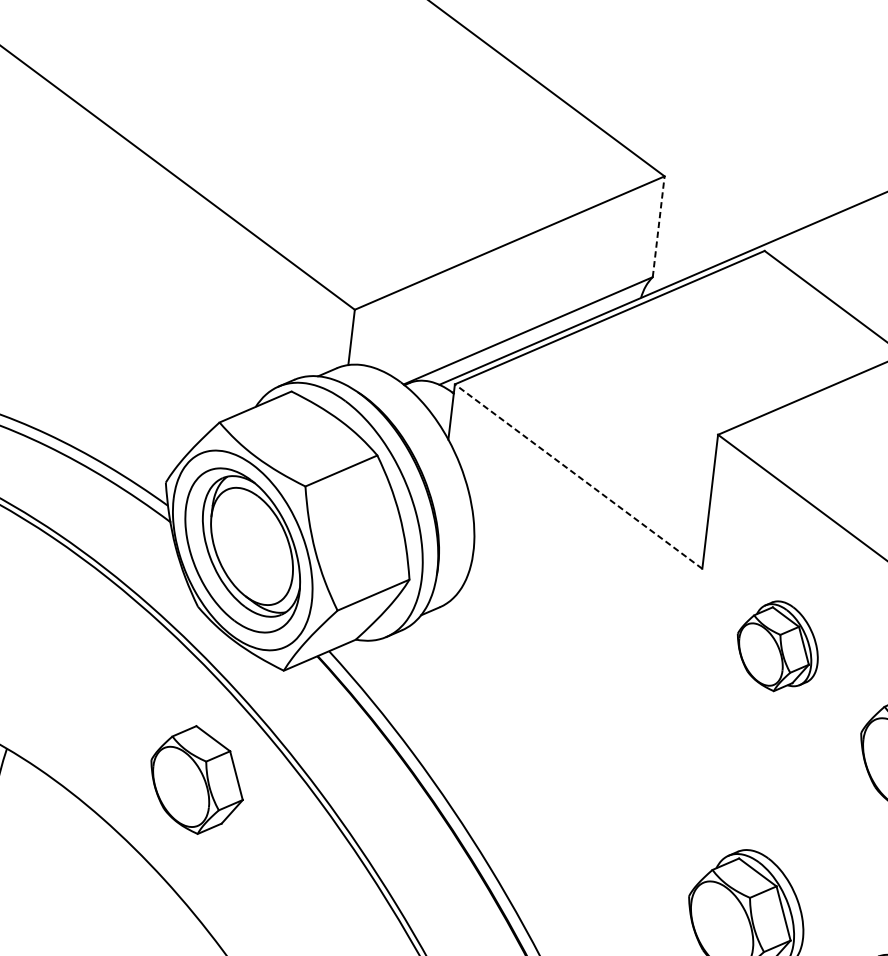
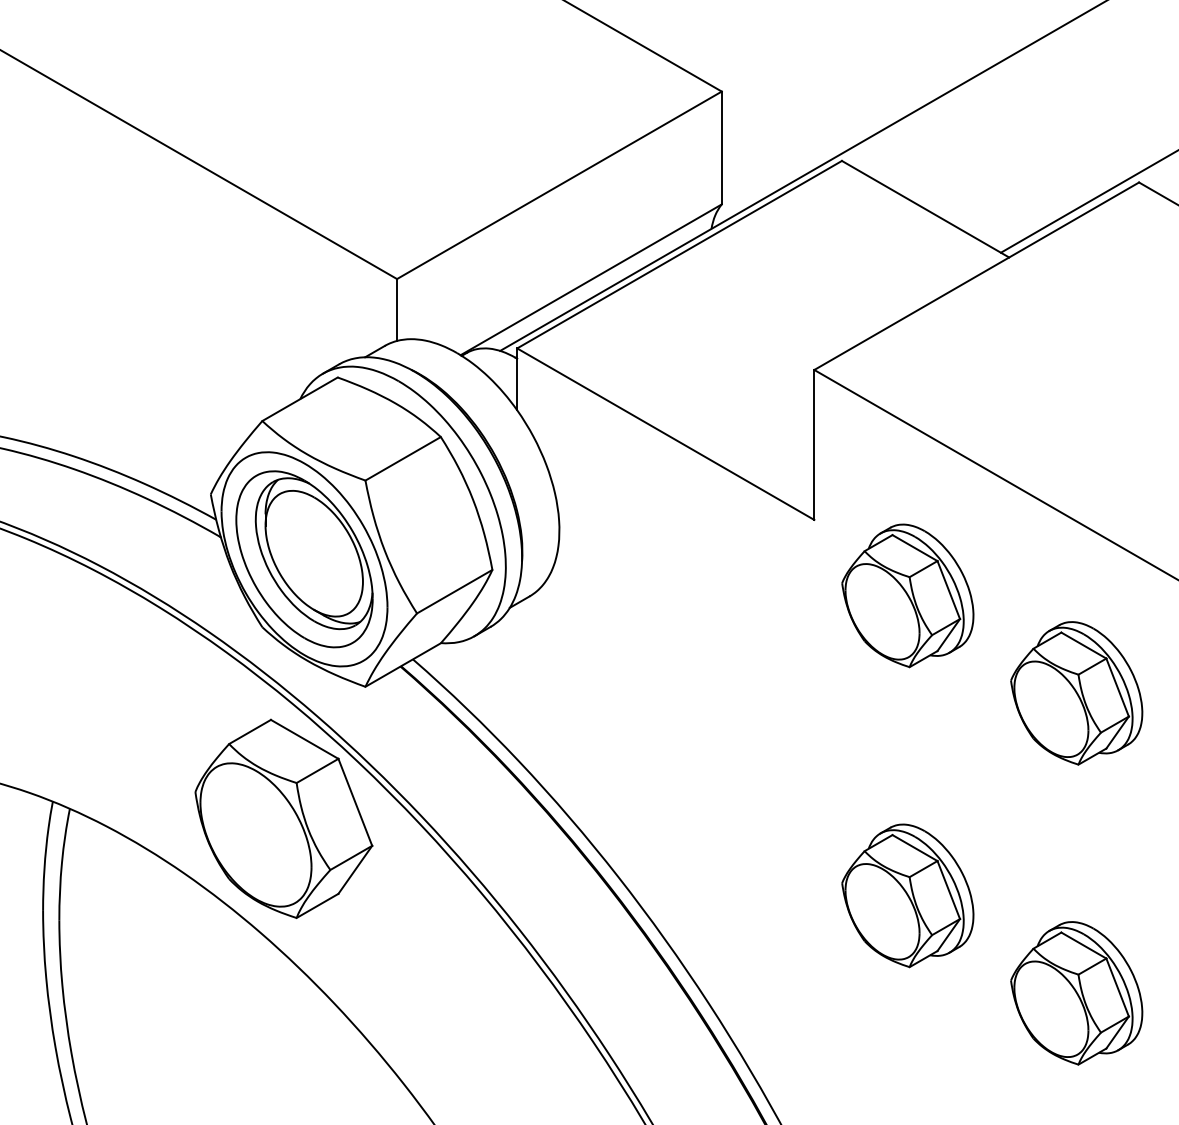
line: (658, 226) -> (721, 147), dashed -> solid
line: (578, 476) -> (665, 434), dashed -> solid
part: (777, 646) -> (907, 595), size x1.43
part: (196, 779) -> (283, 818), size x1.67

